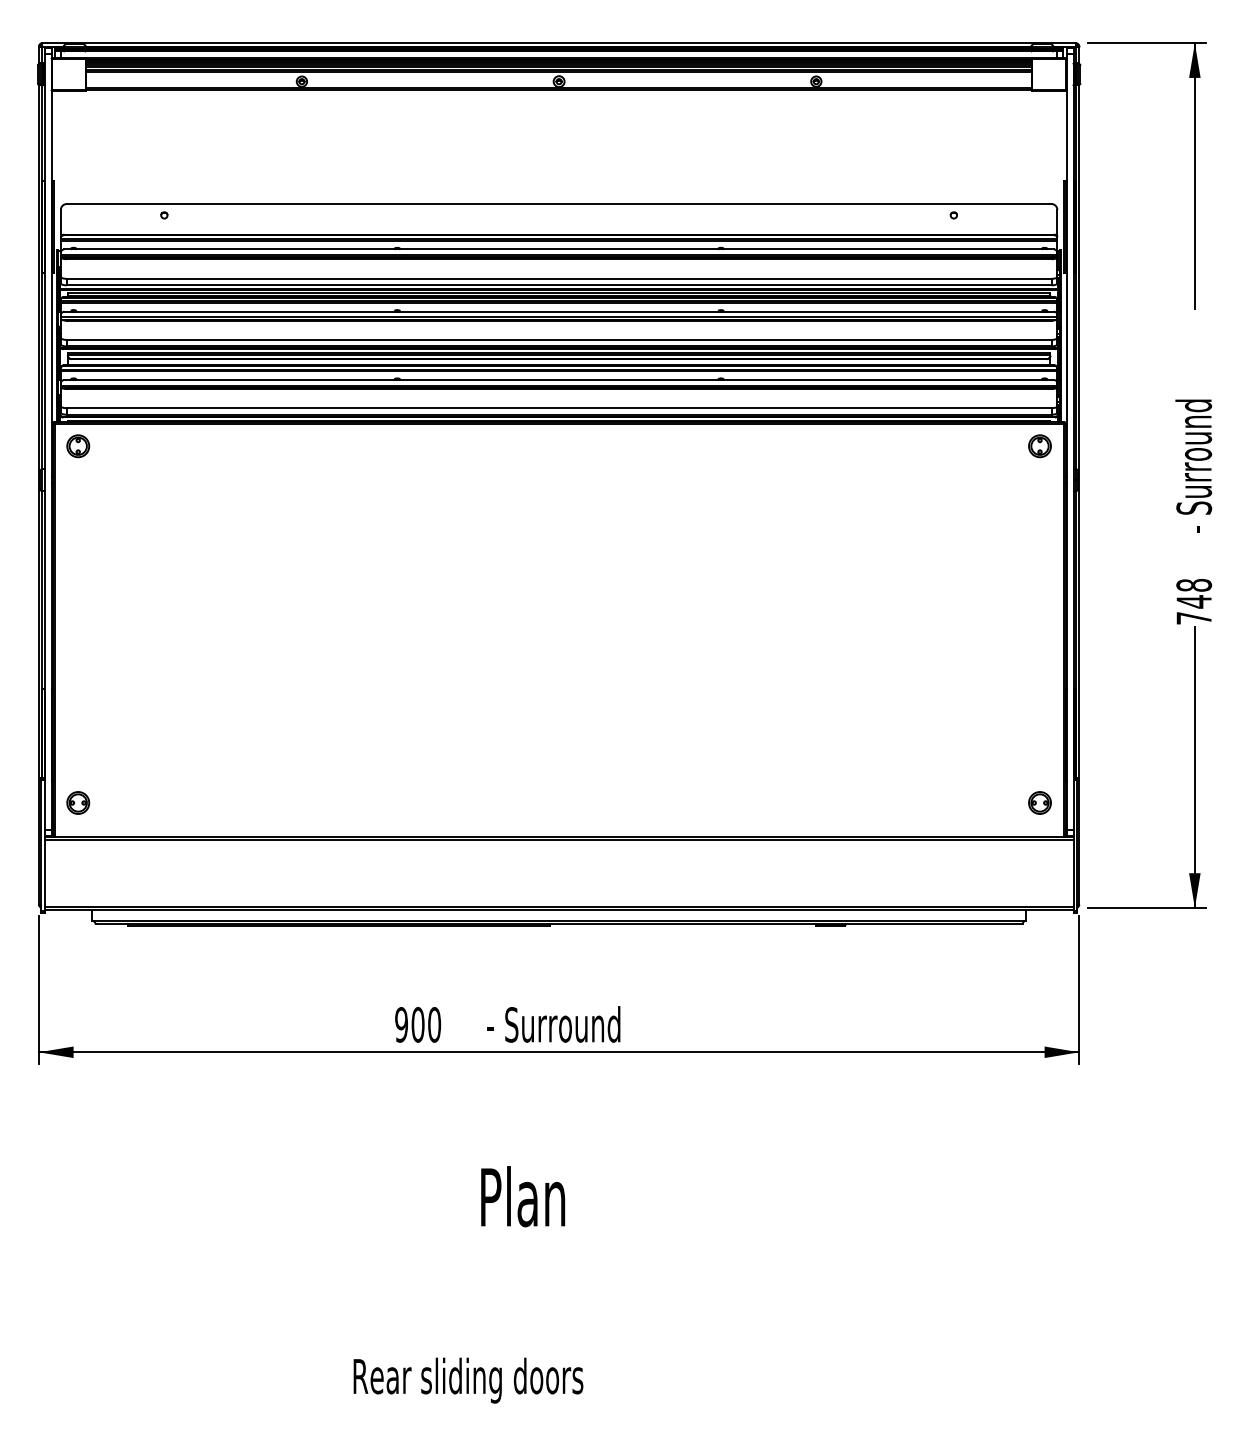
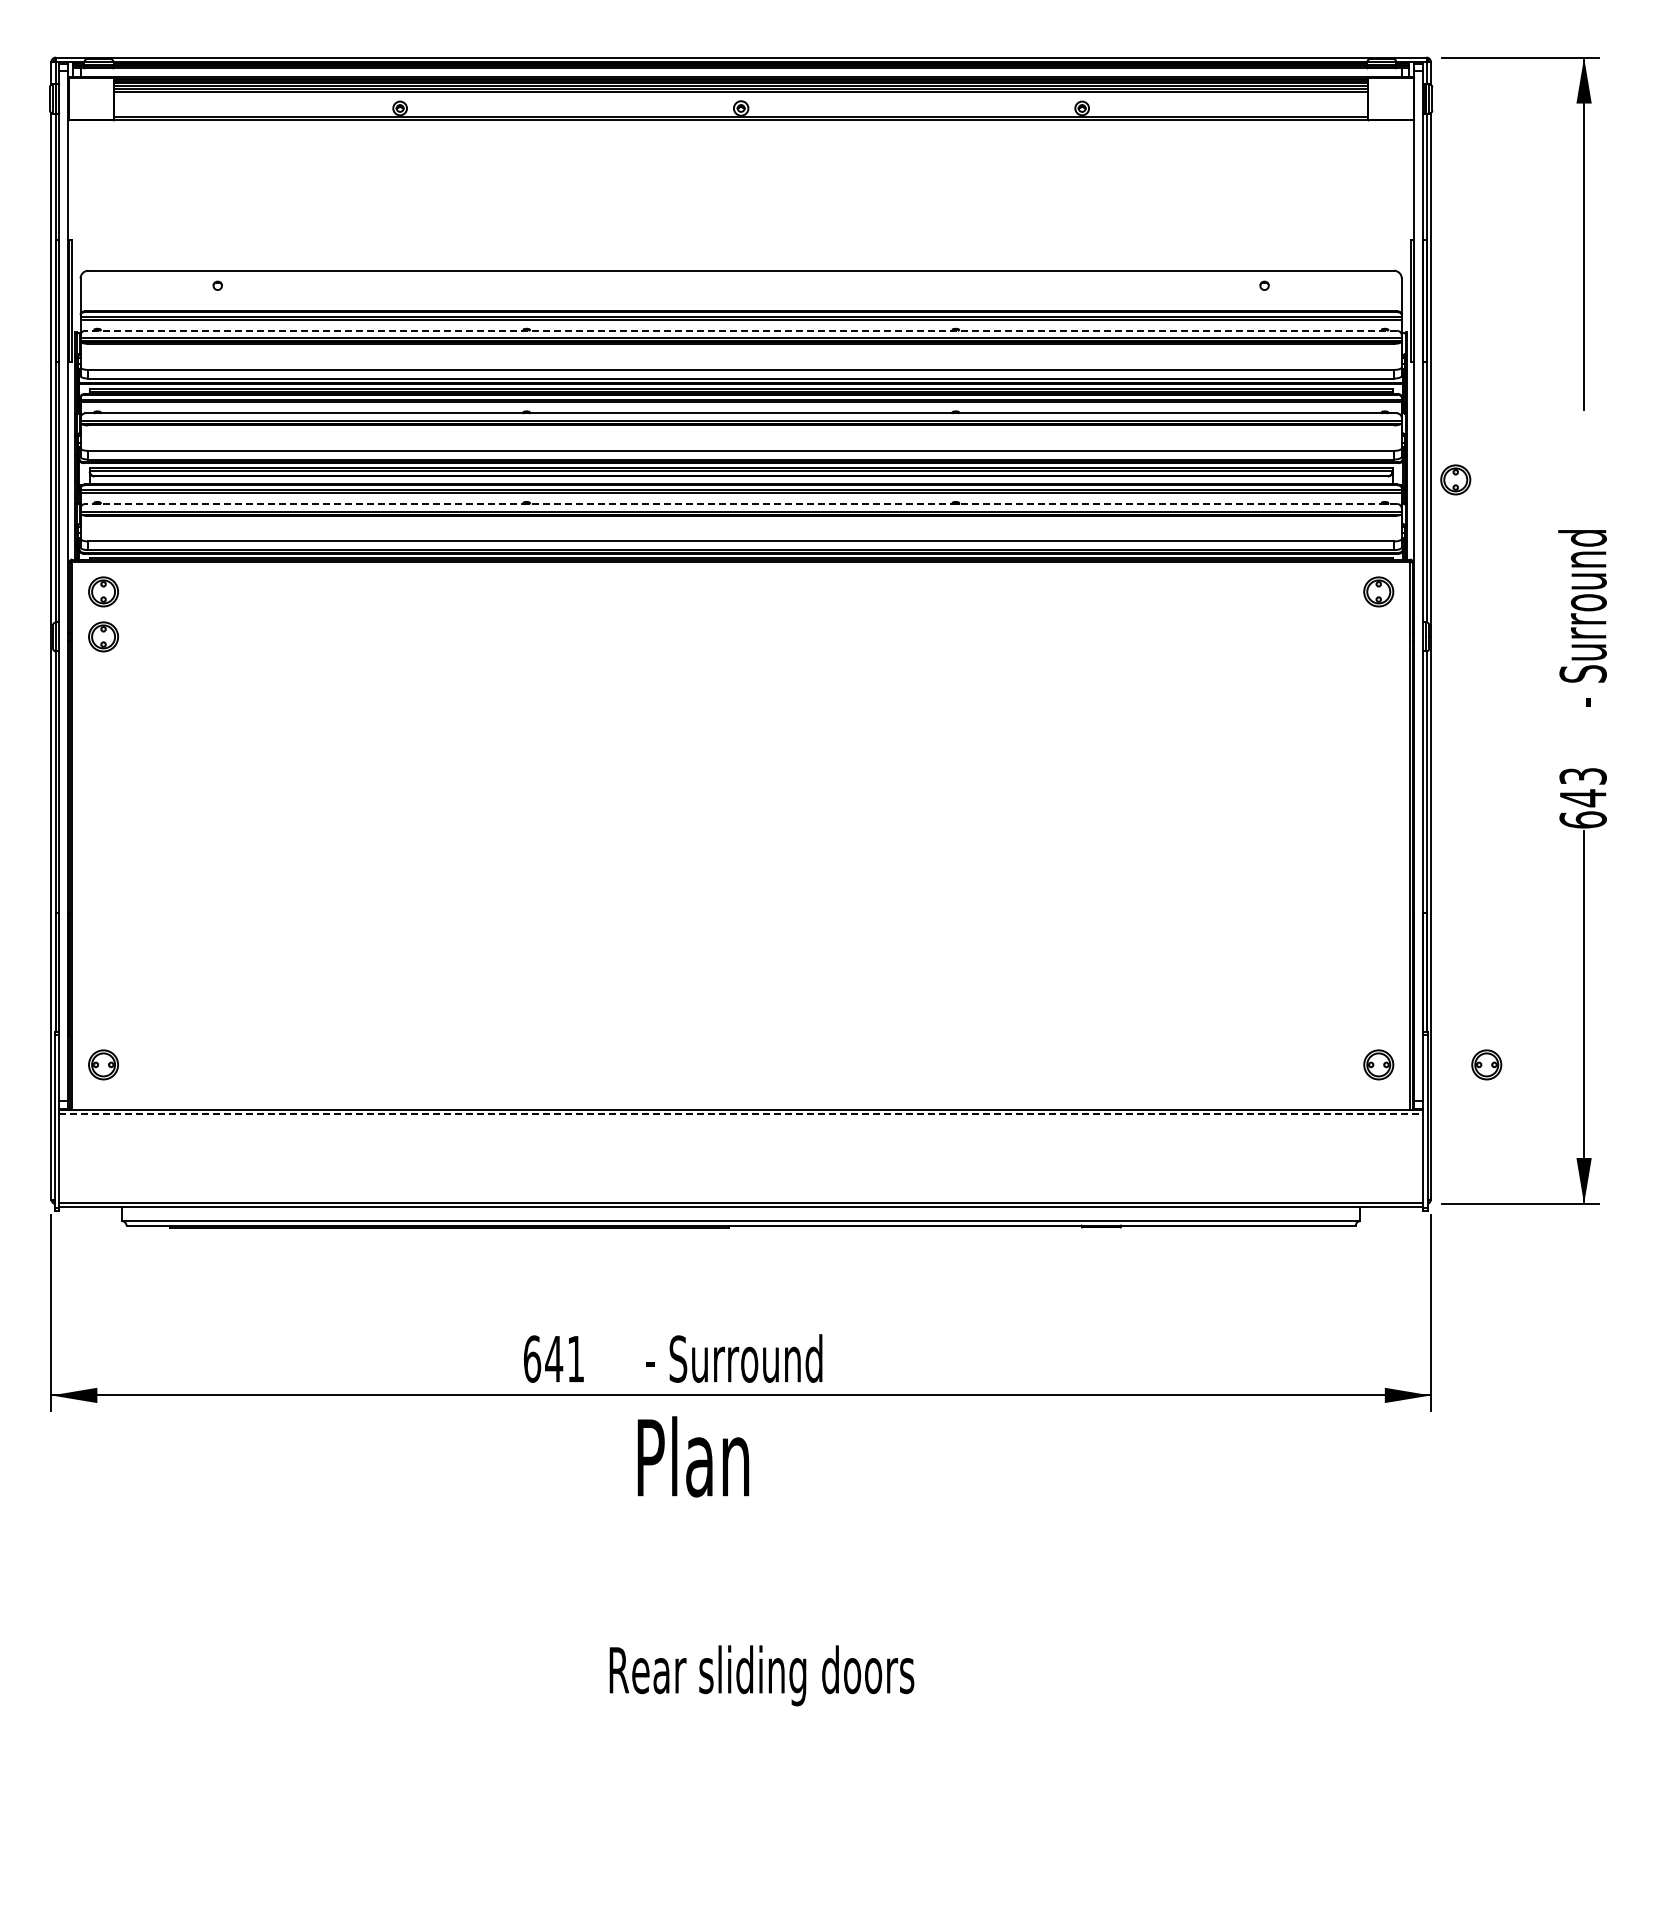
line: (559, 71) -> (741, 95), removed
line: (559, 249) -> (741, 330), solid -> dashed
part: (1097, 361) -> (1455, 479), added
line: (559, 380) -> (741, 504), solid -> dashed
part: (78, 479) -> (103, 636), added
text: (1193, 601) -> (1582, 797), 748 -> 643
part: (1121, 802) -> (1486, 1064), added
line: (559, 840) -> (741, 1114), solid -> dashed
text: (417, 1024) -> (553, 1358), 900 -> 641
text: (523, 1196) -> (693, 1456), moved
text: (468, 1380) -> (761, 1675), moved

